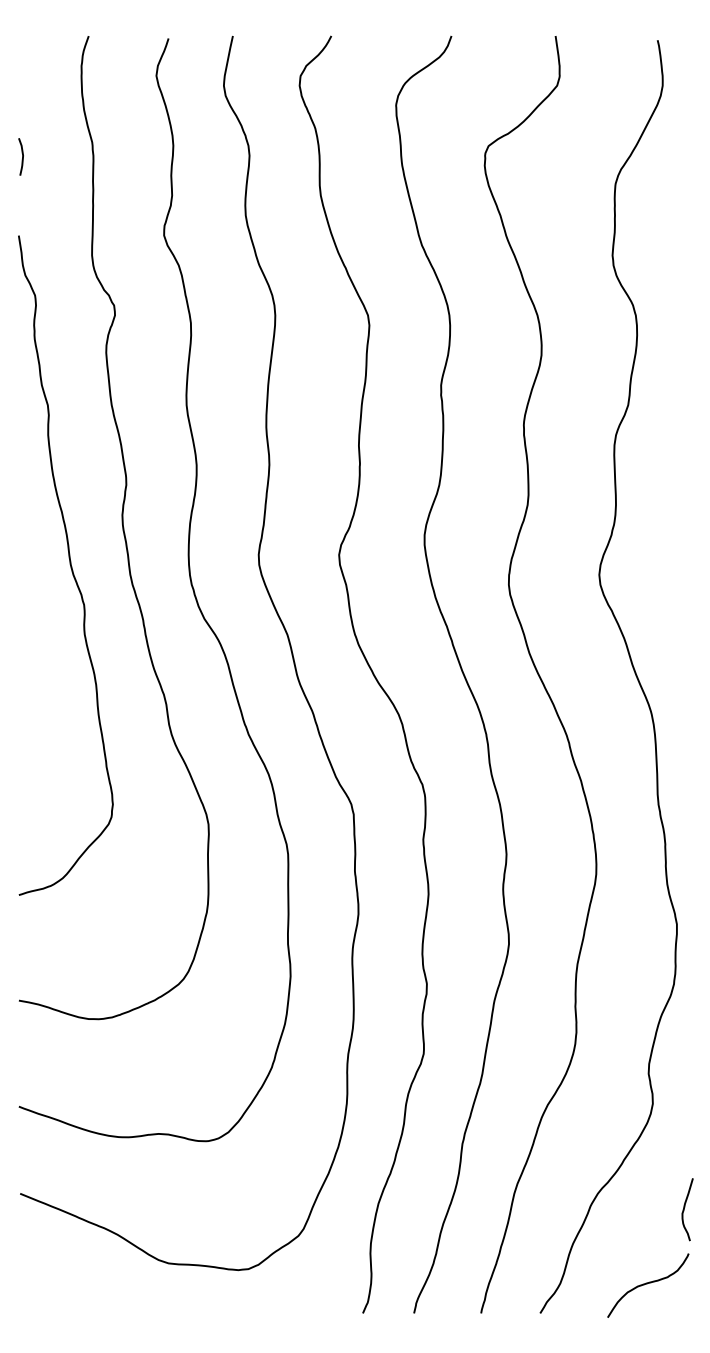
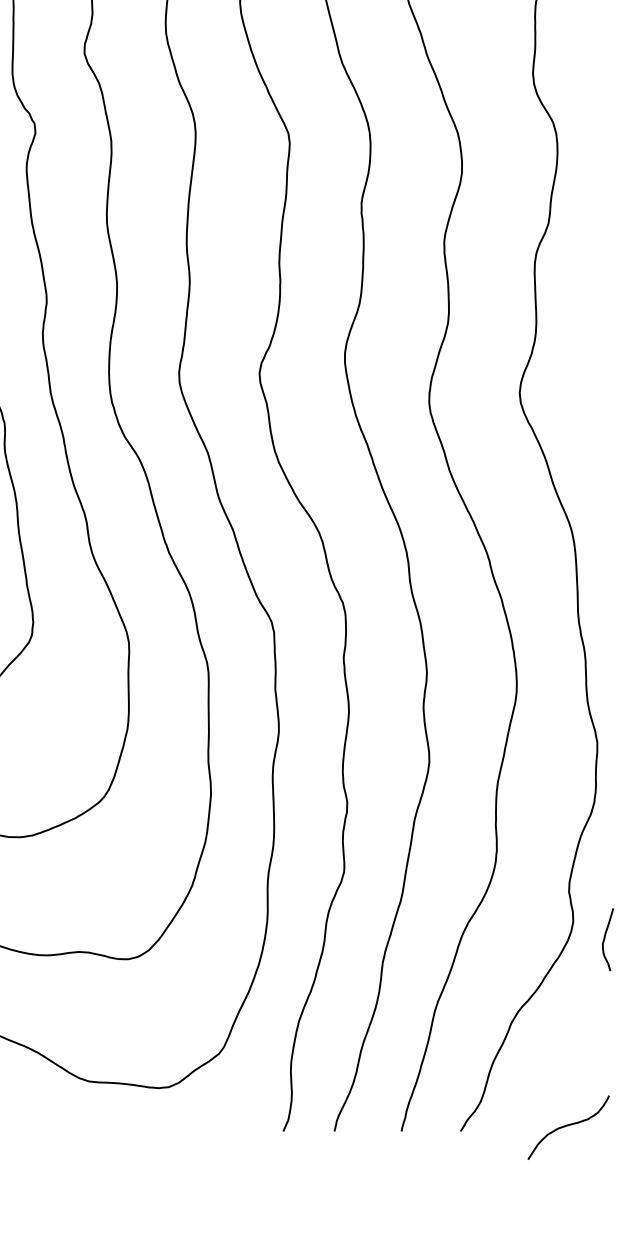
curve: (685, 1207) -> (605, 937), moved
curve: (647, 1284) -> (567, 1126), moved

